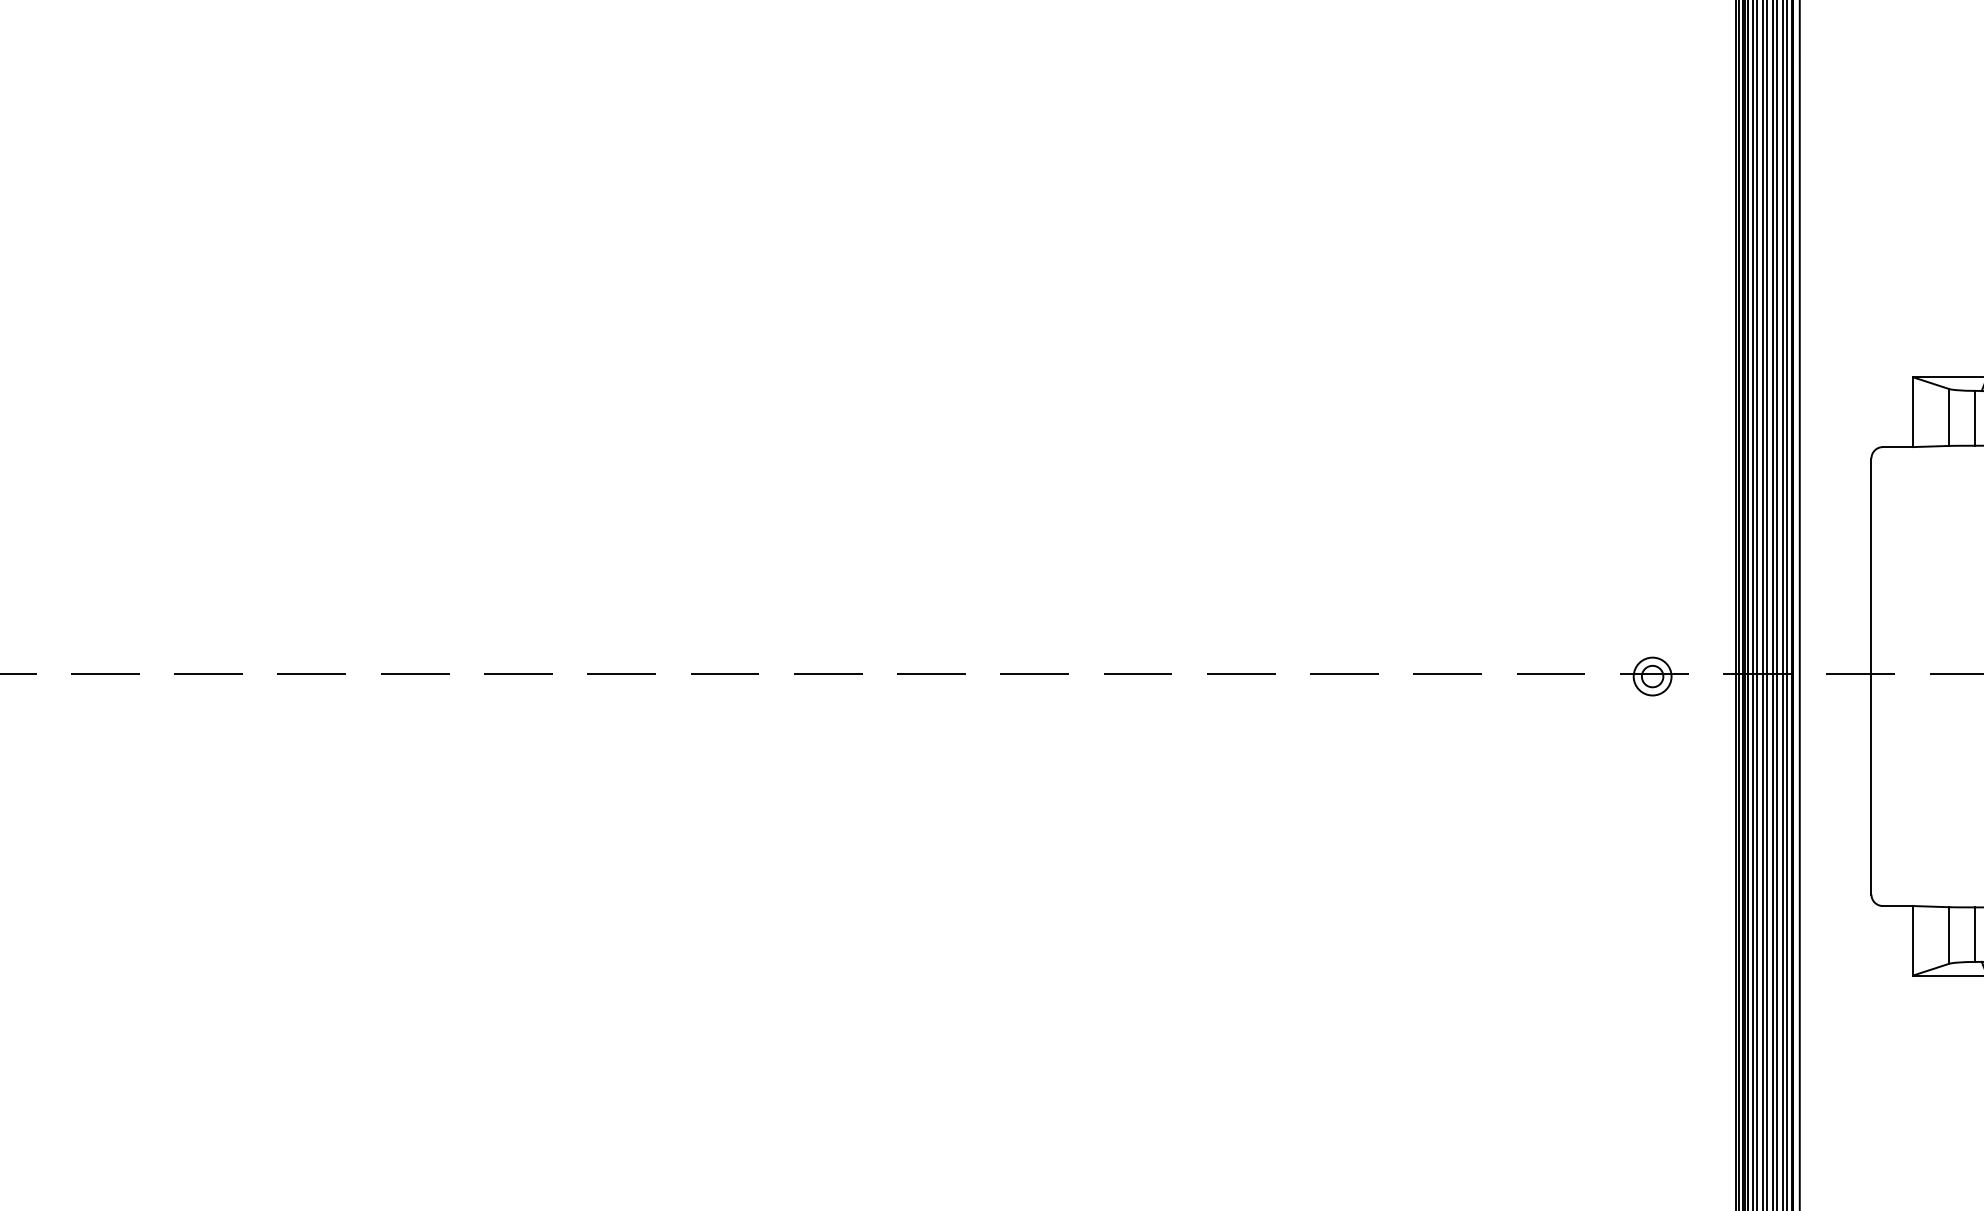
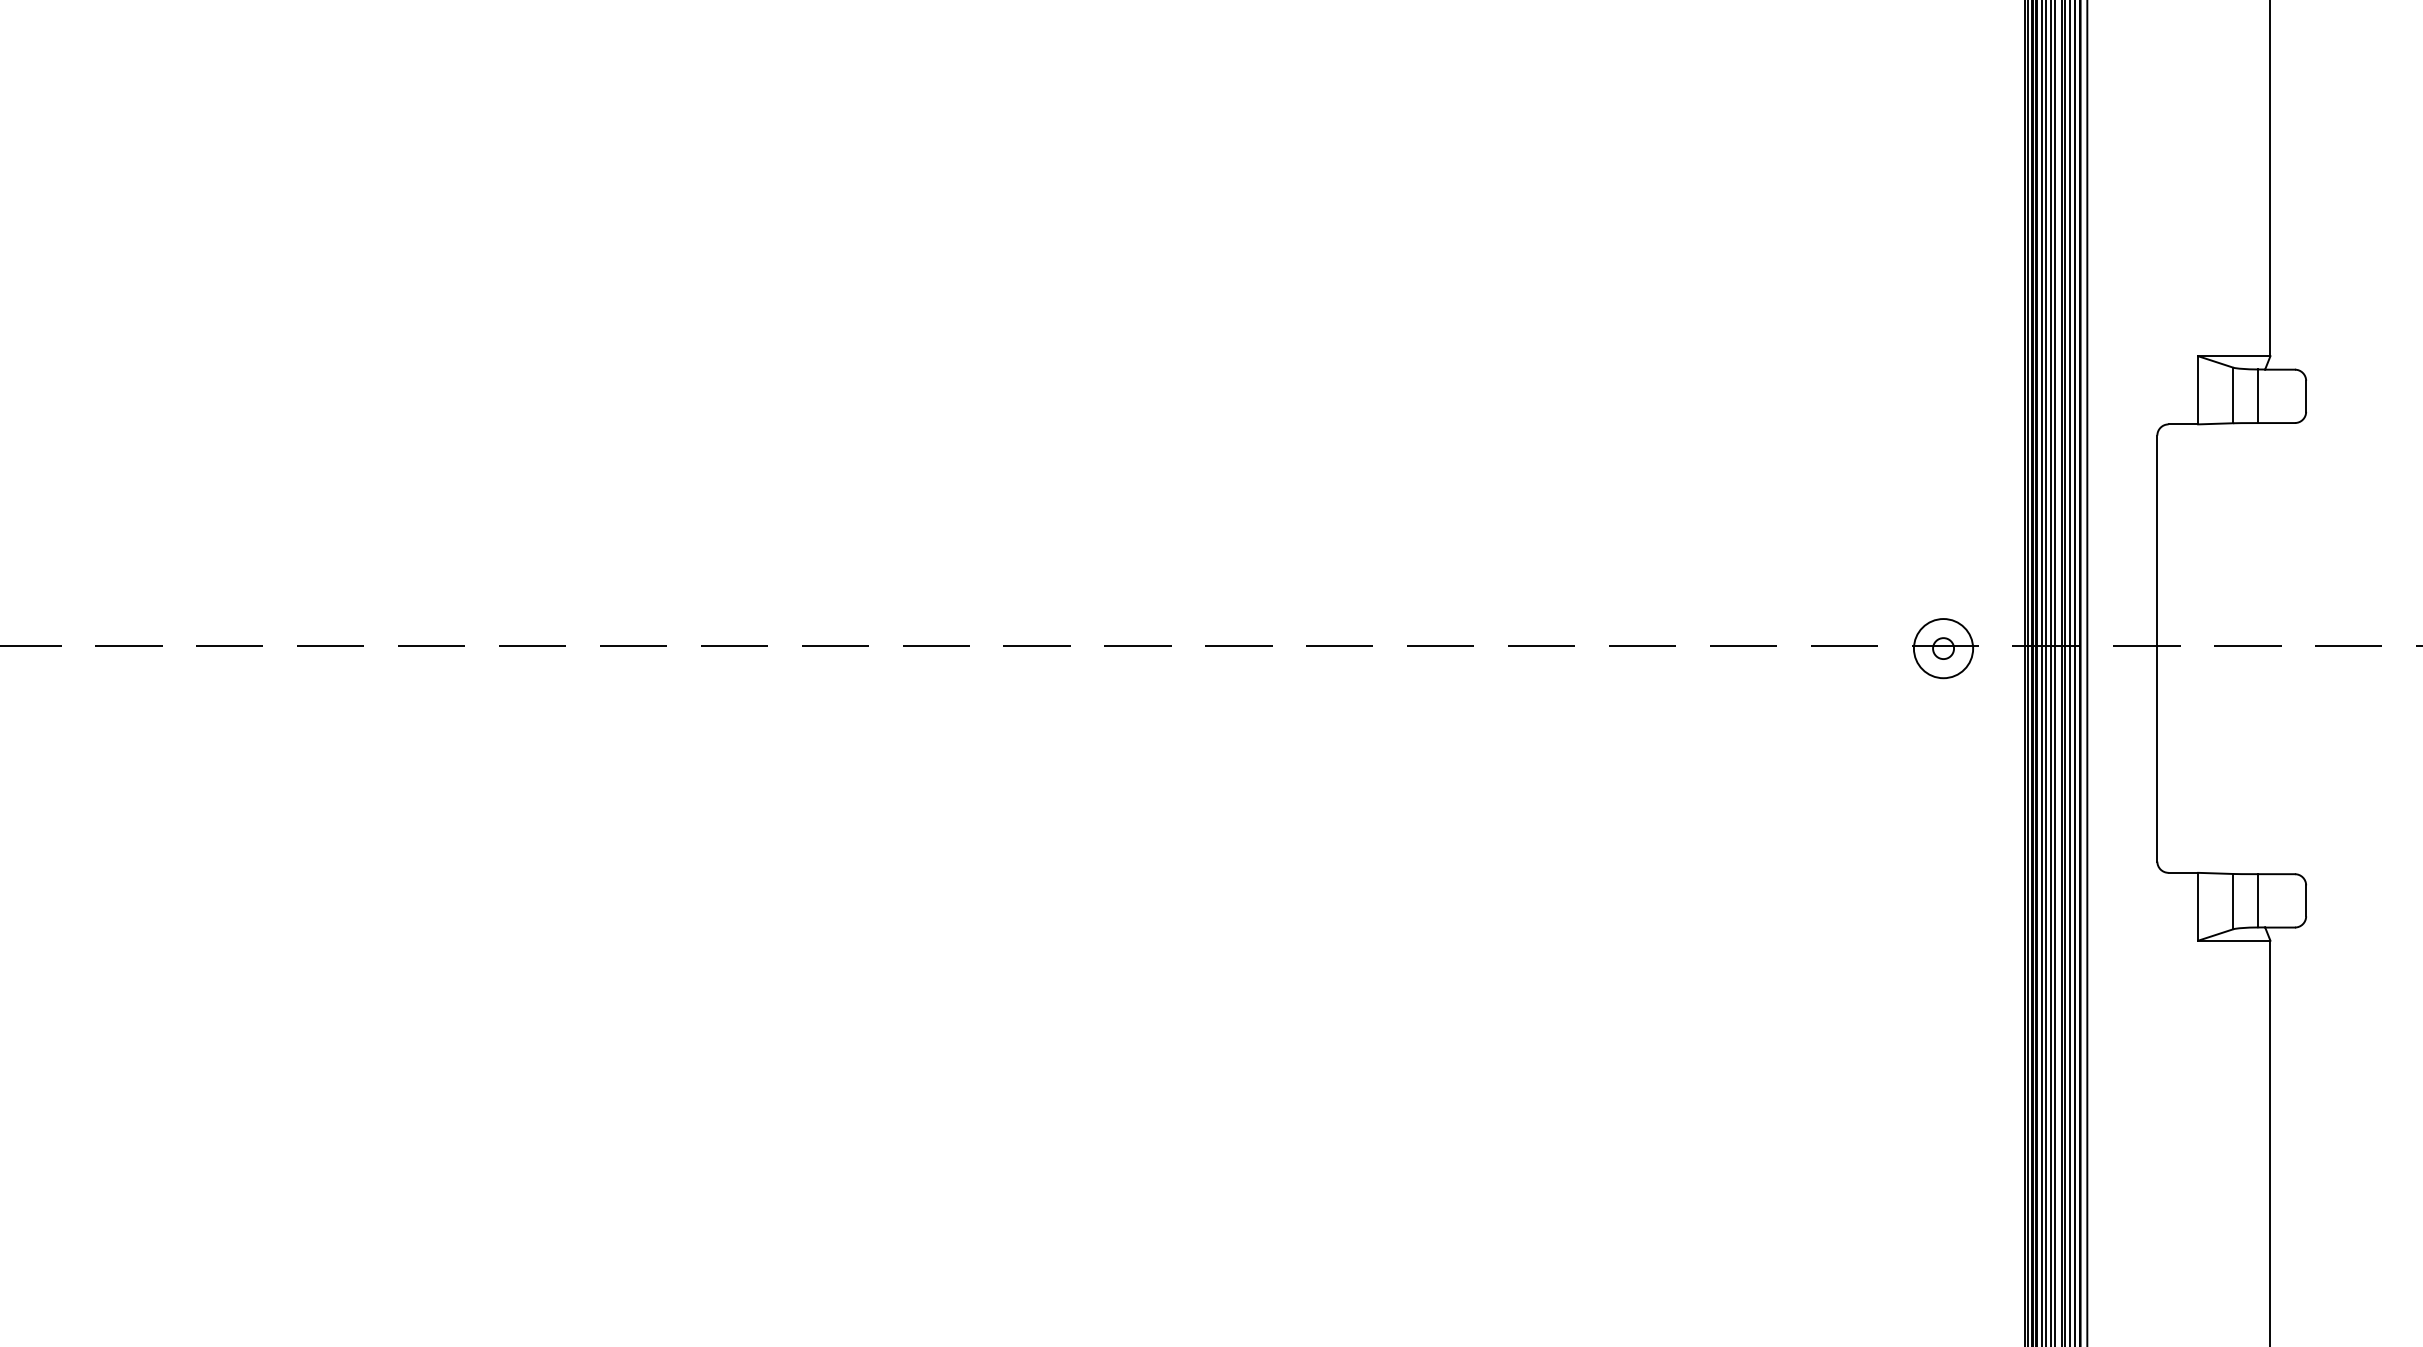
circle: (1652, 676) -> (1943, 648), size x1.6

